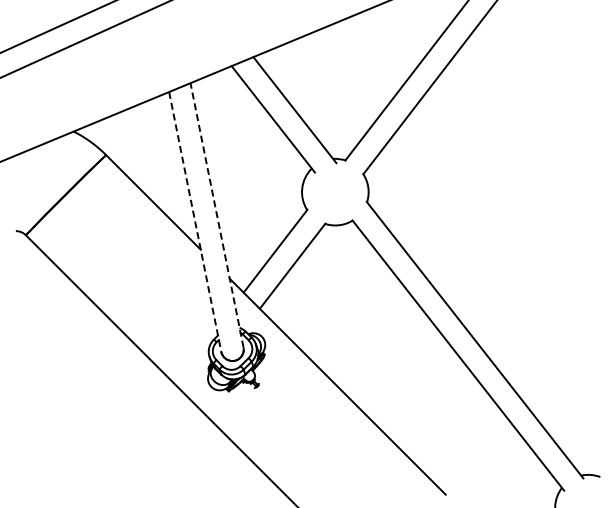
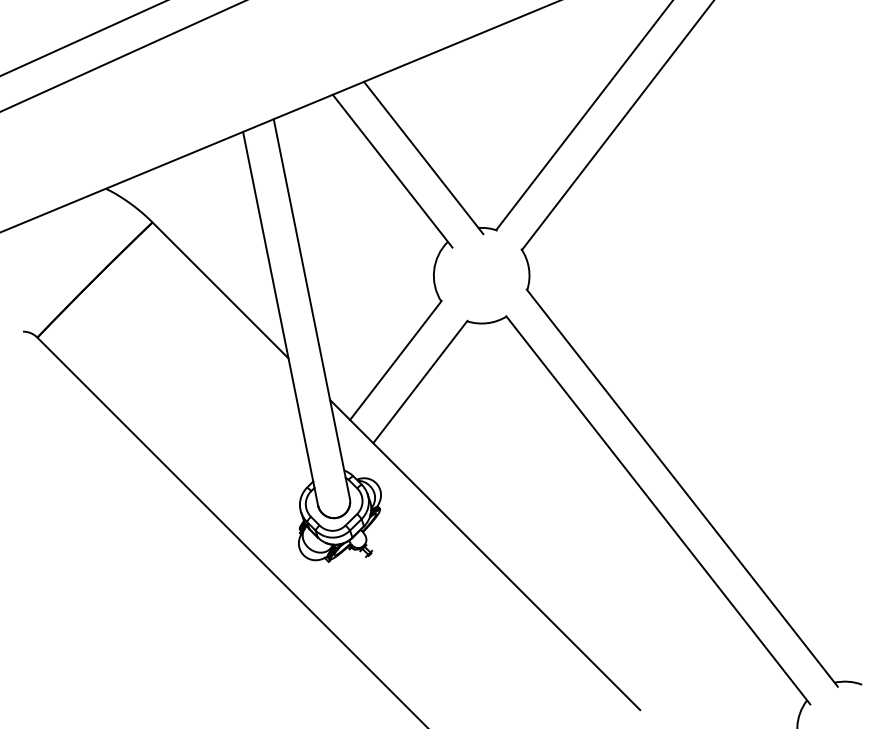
line: (217, 215) -> (312, 309), dashed -> solid
line: (195, 222) -> (280, 319), dashed -> solid

